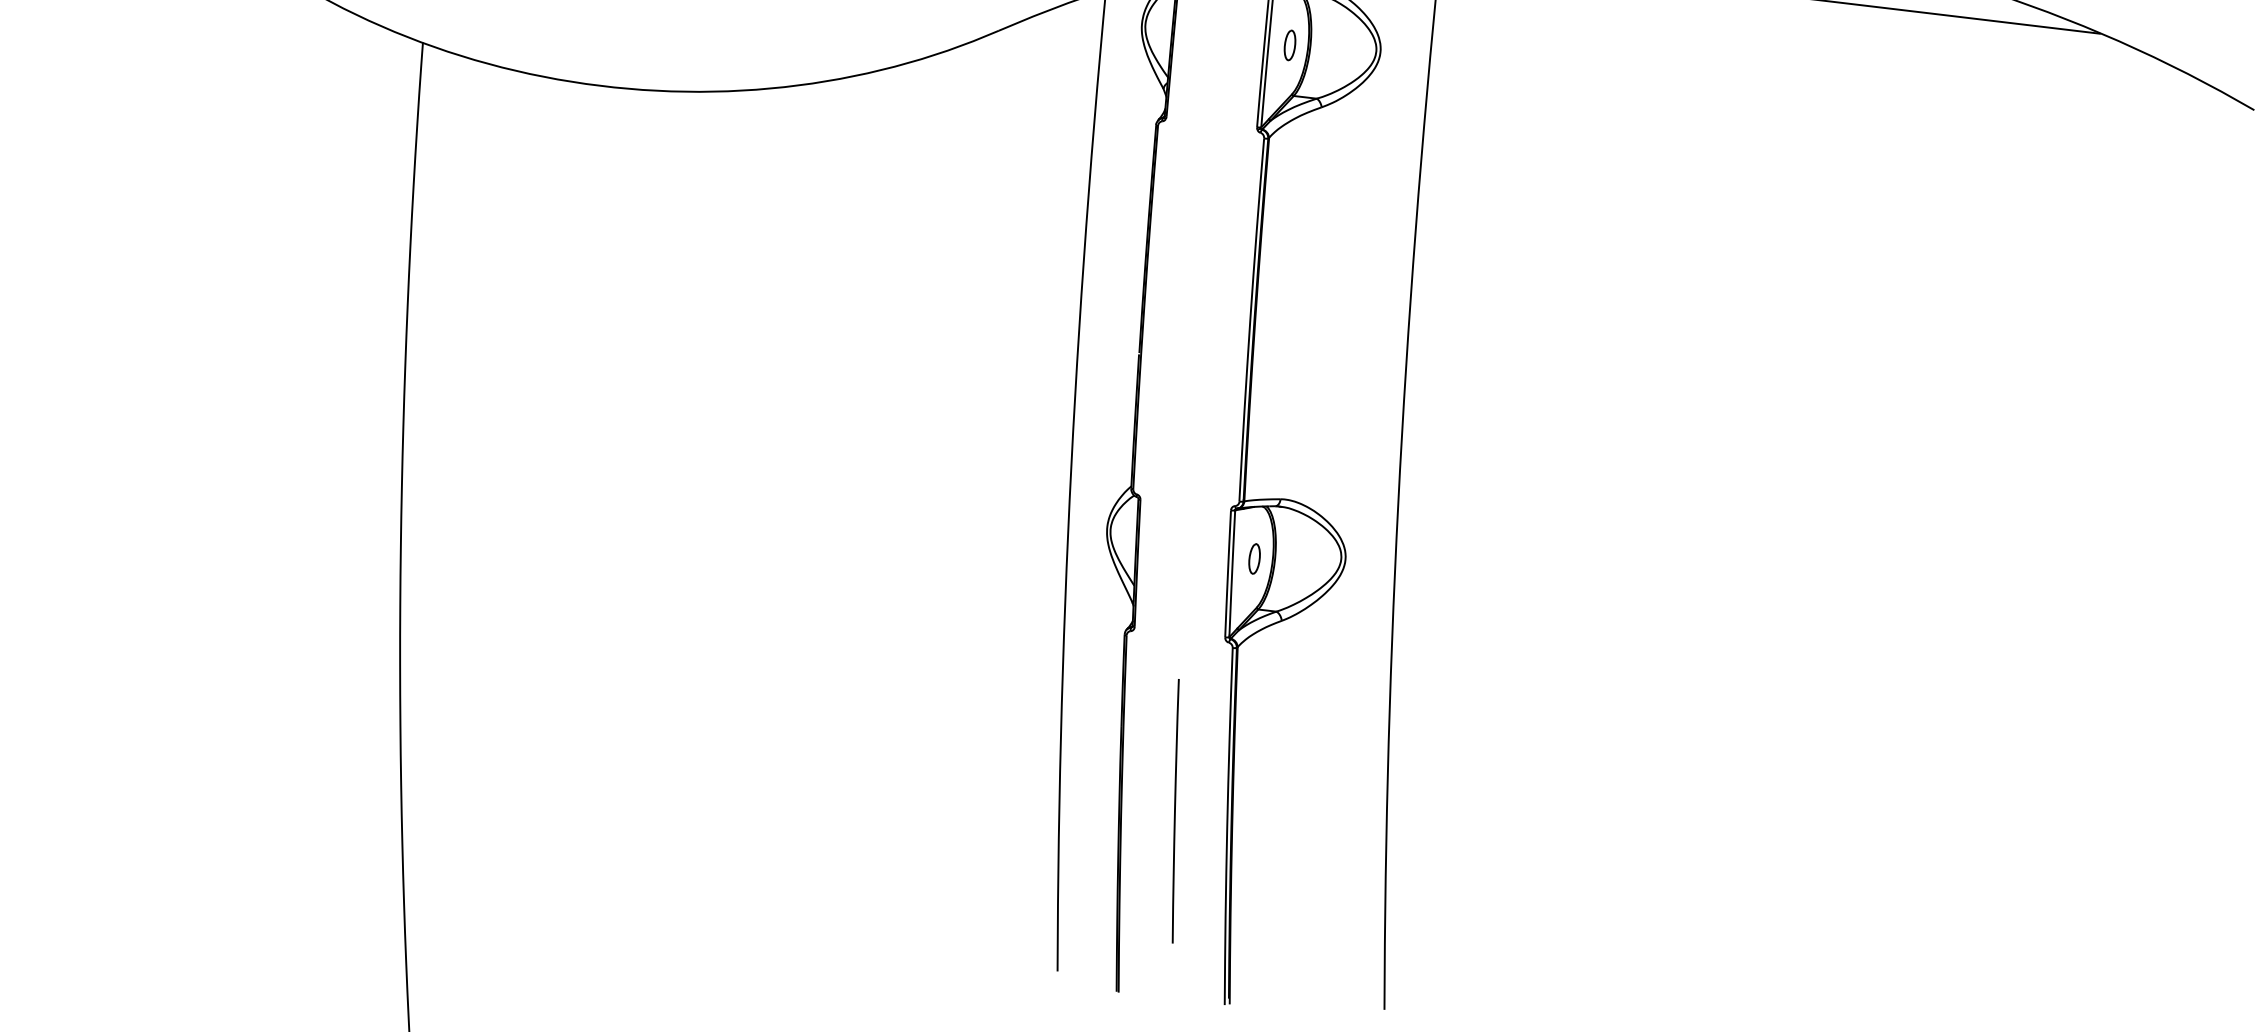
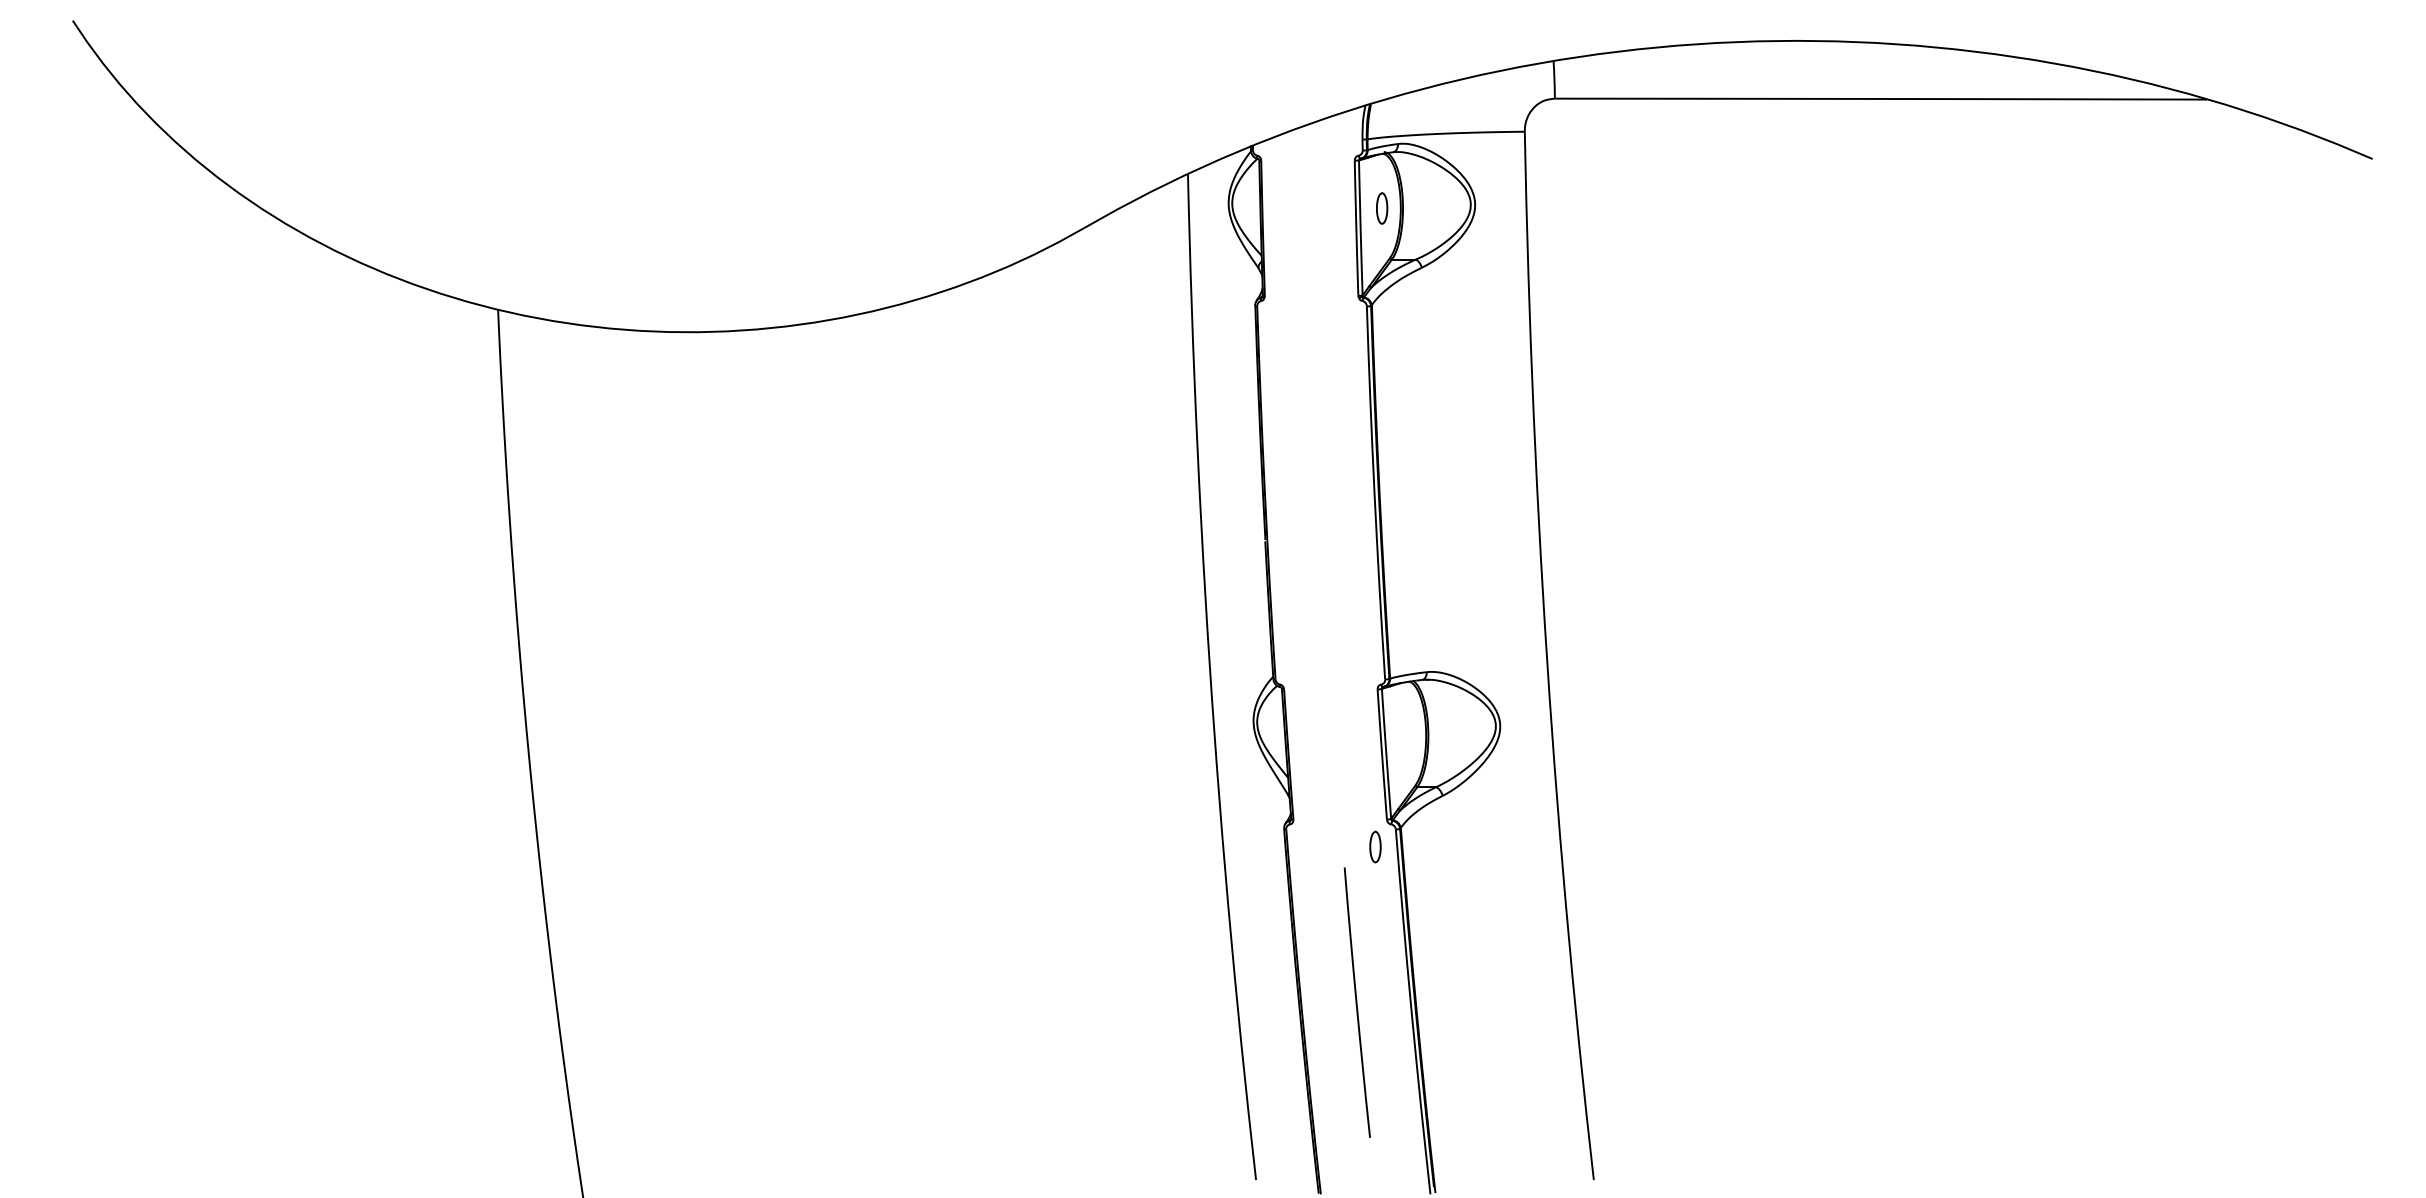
part: (1254, 558) -> (1375, 846), moved

